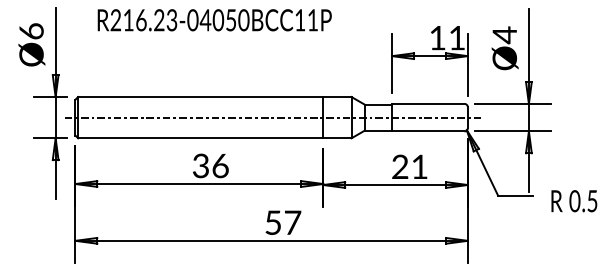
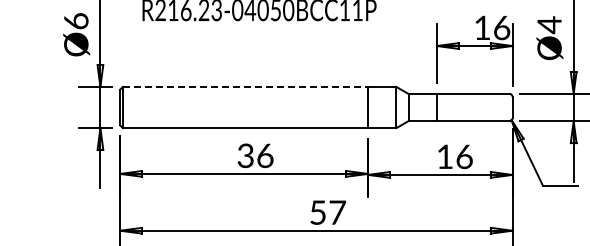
text: (457, 38) -> (502, 28), 11 -> 16
line: (200, 97) -> (245, 87), solid -> dashed
line: (271, 117) -> (316, 107), removed
text: (410, 166) -> (455, 156), 21 -> 16

